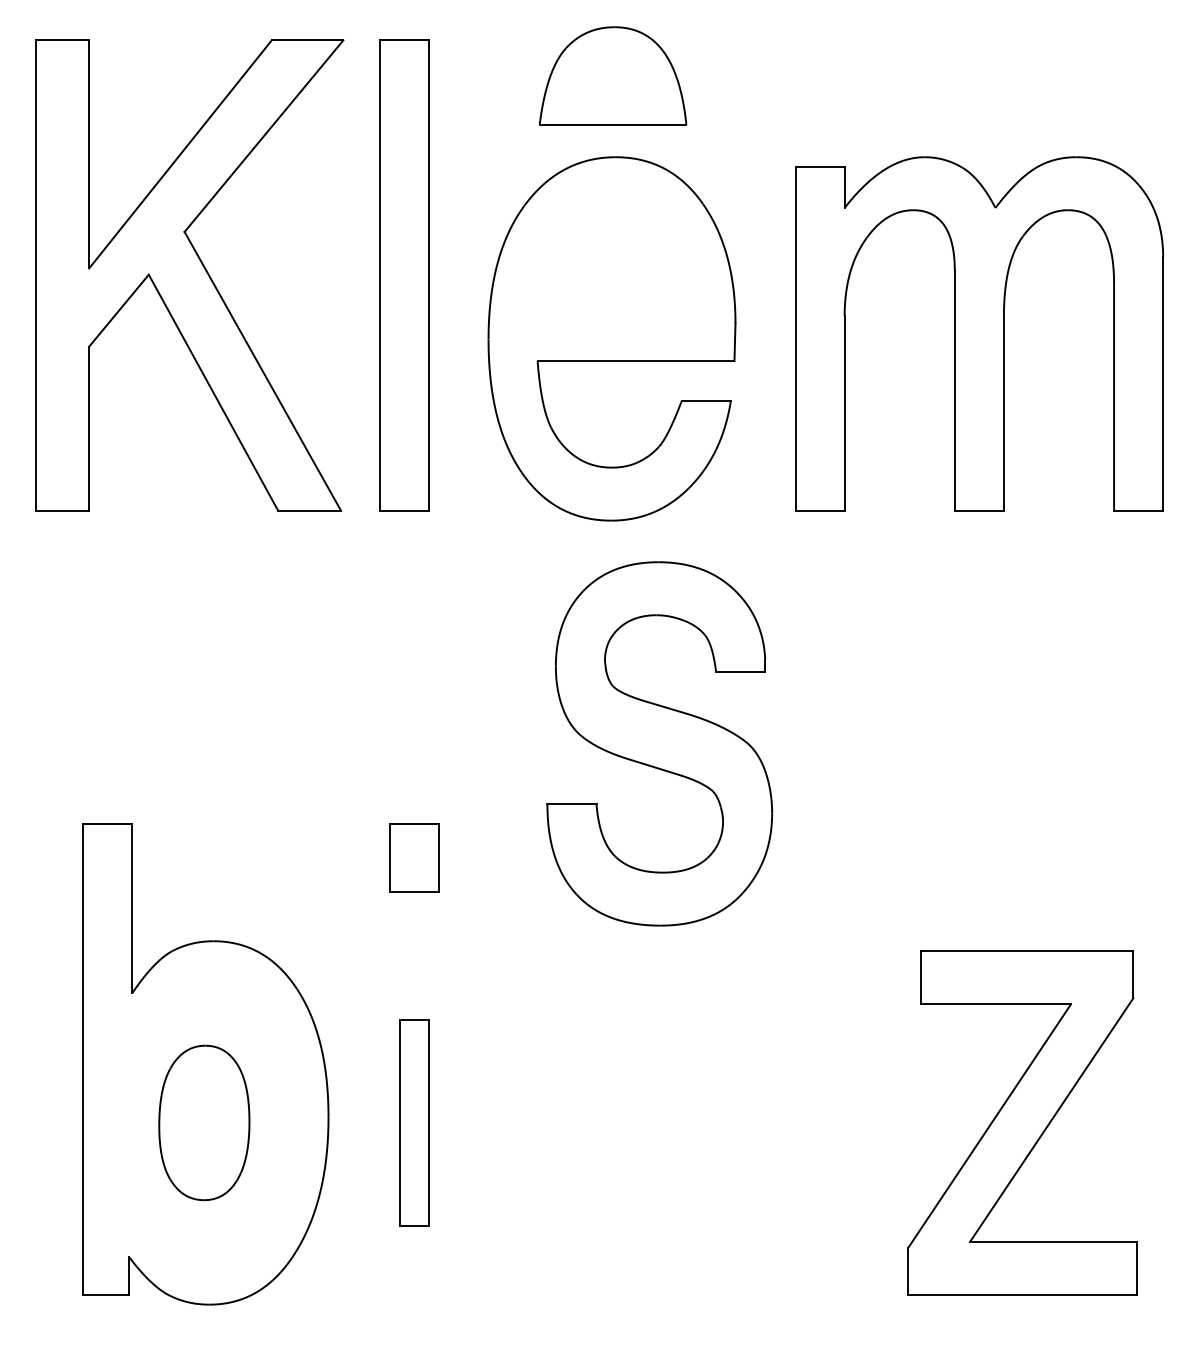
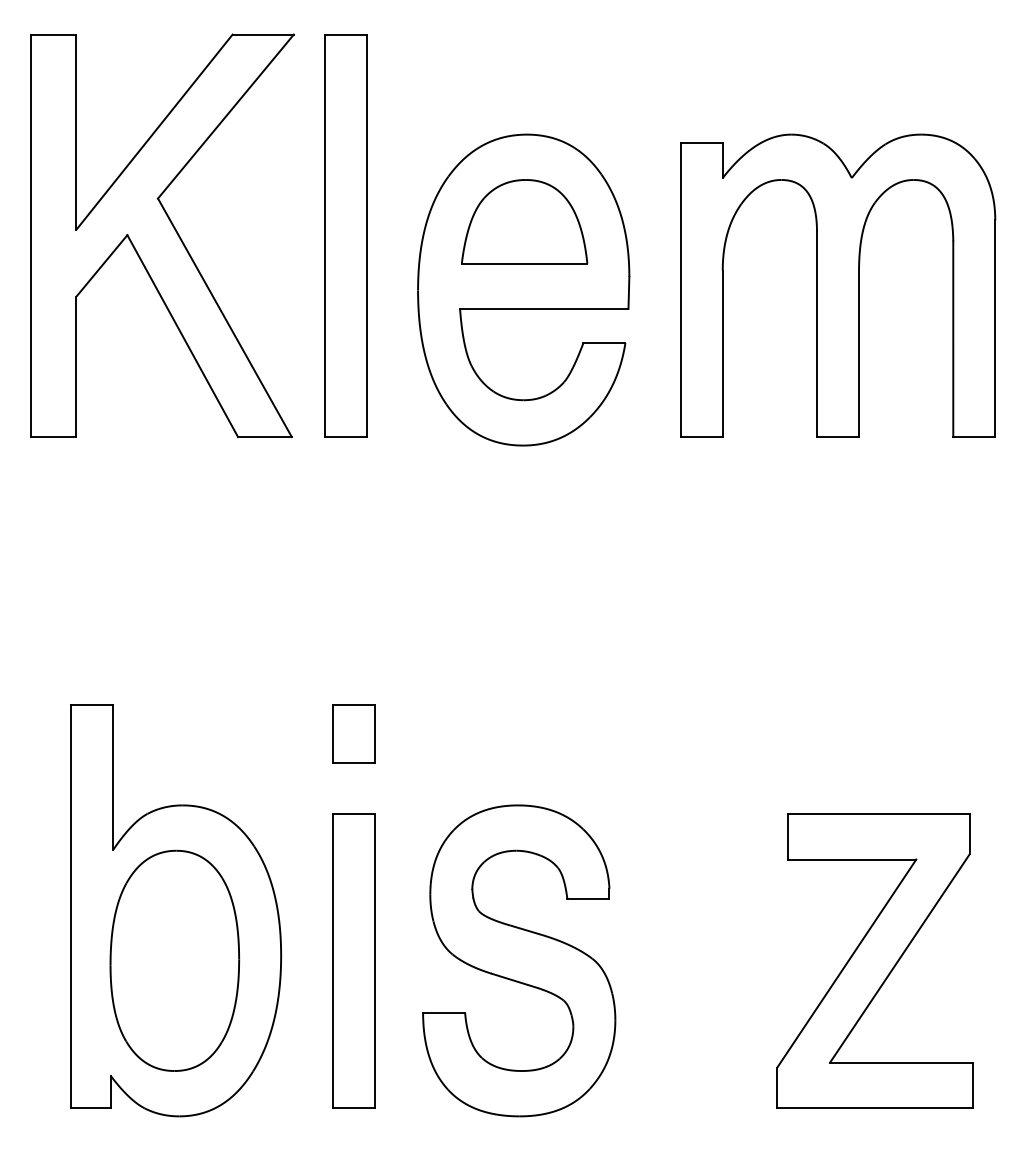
part: (612, 75) -> (524, 221), moved
part: (659, 743) -> (518, 960), moved
part: (204, 1122) -> (175, 960), size x1.67
part: (414, 1122) -> (354, 960), size x1.67

